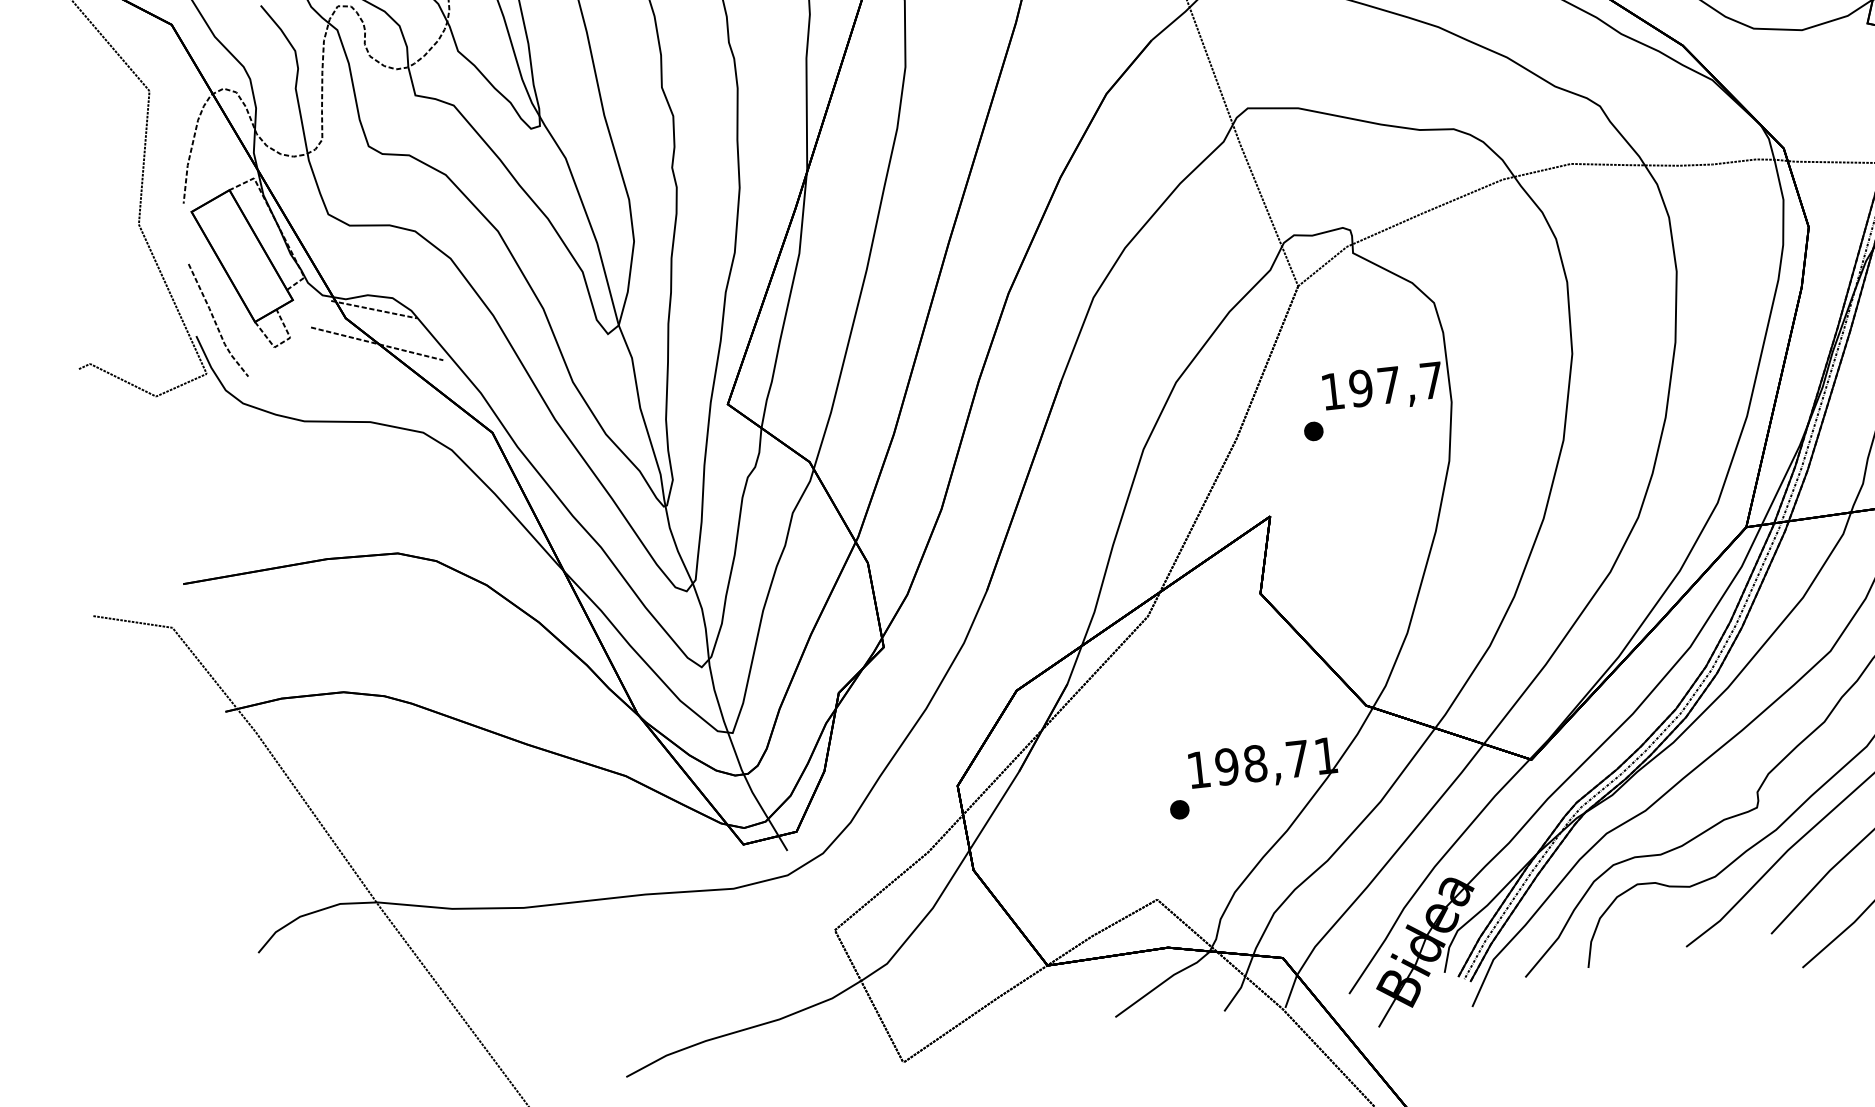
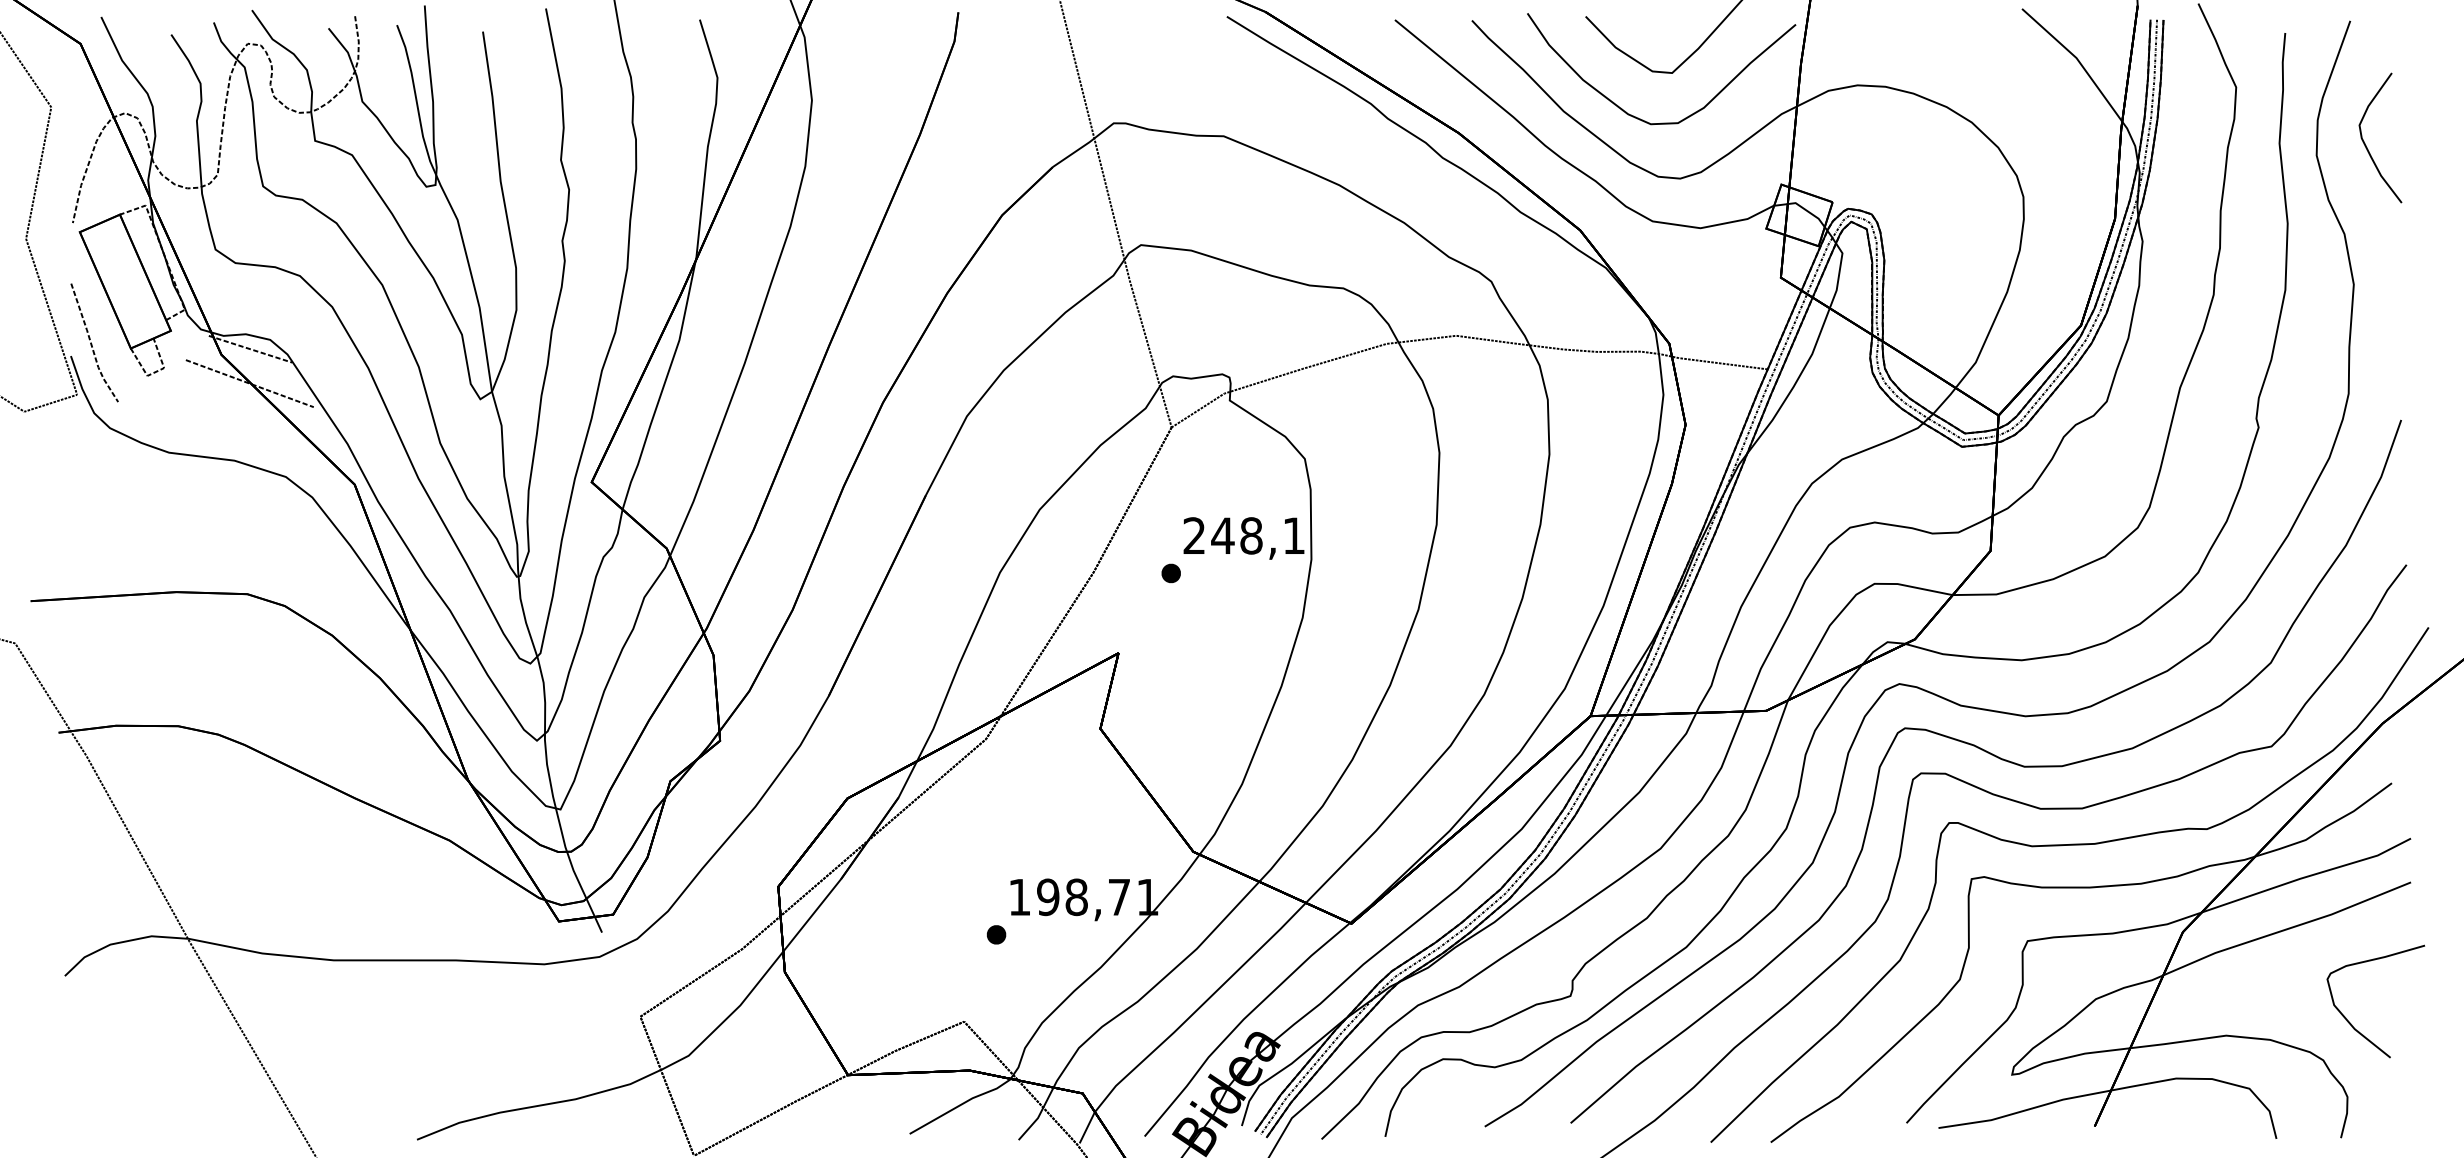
text: (1381, 385) -> (1243, 535), 197,7 -> 248,1

